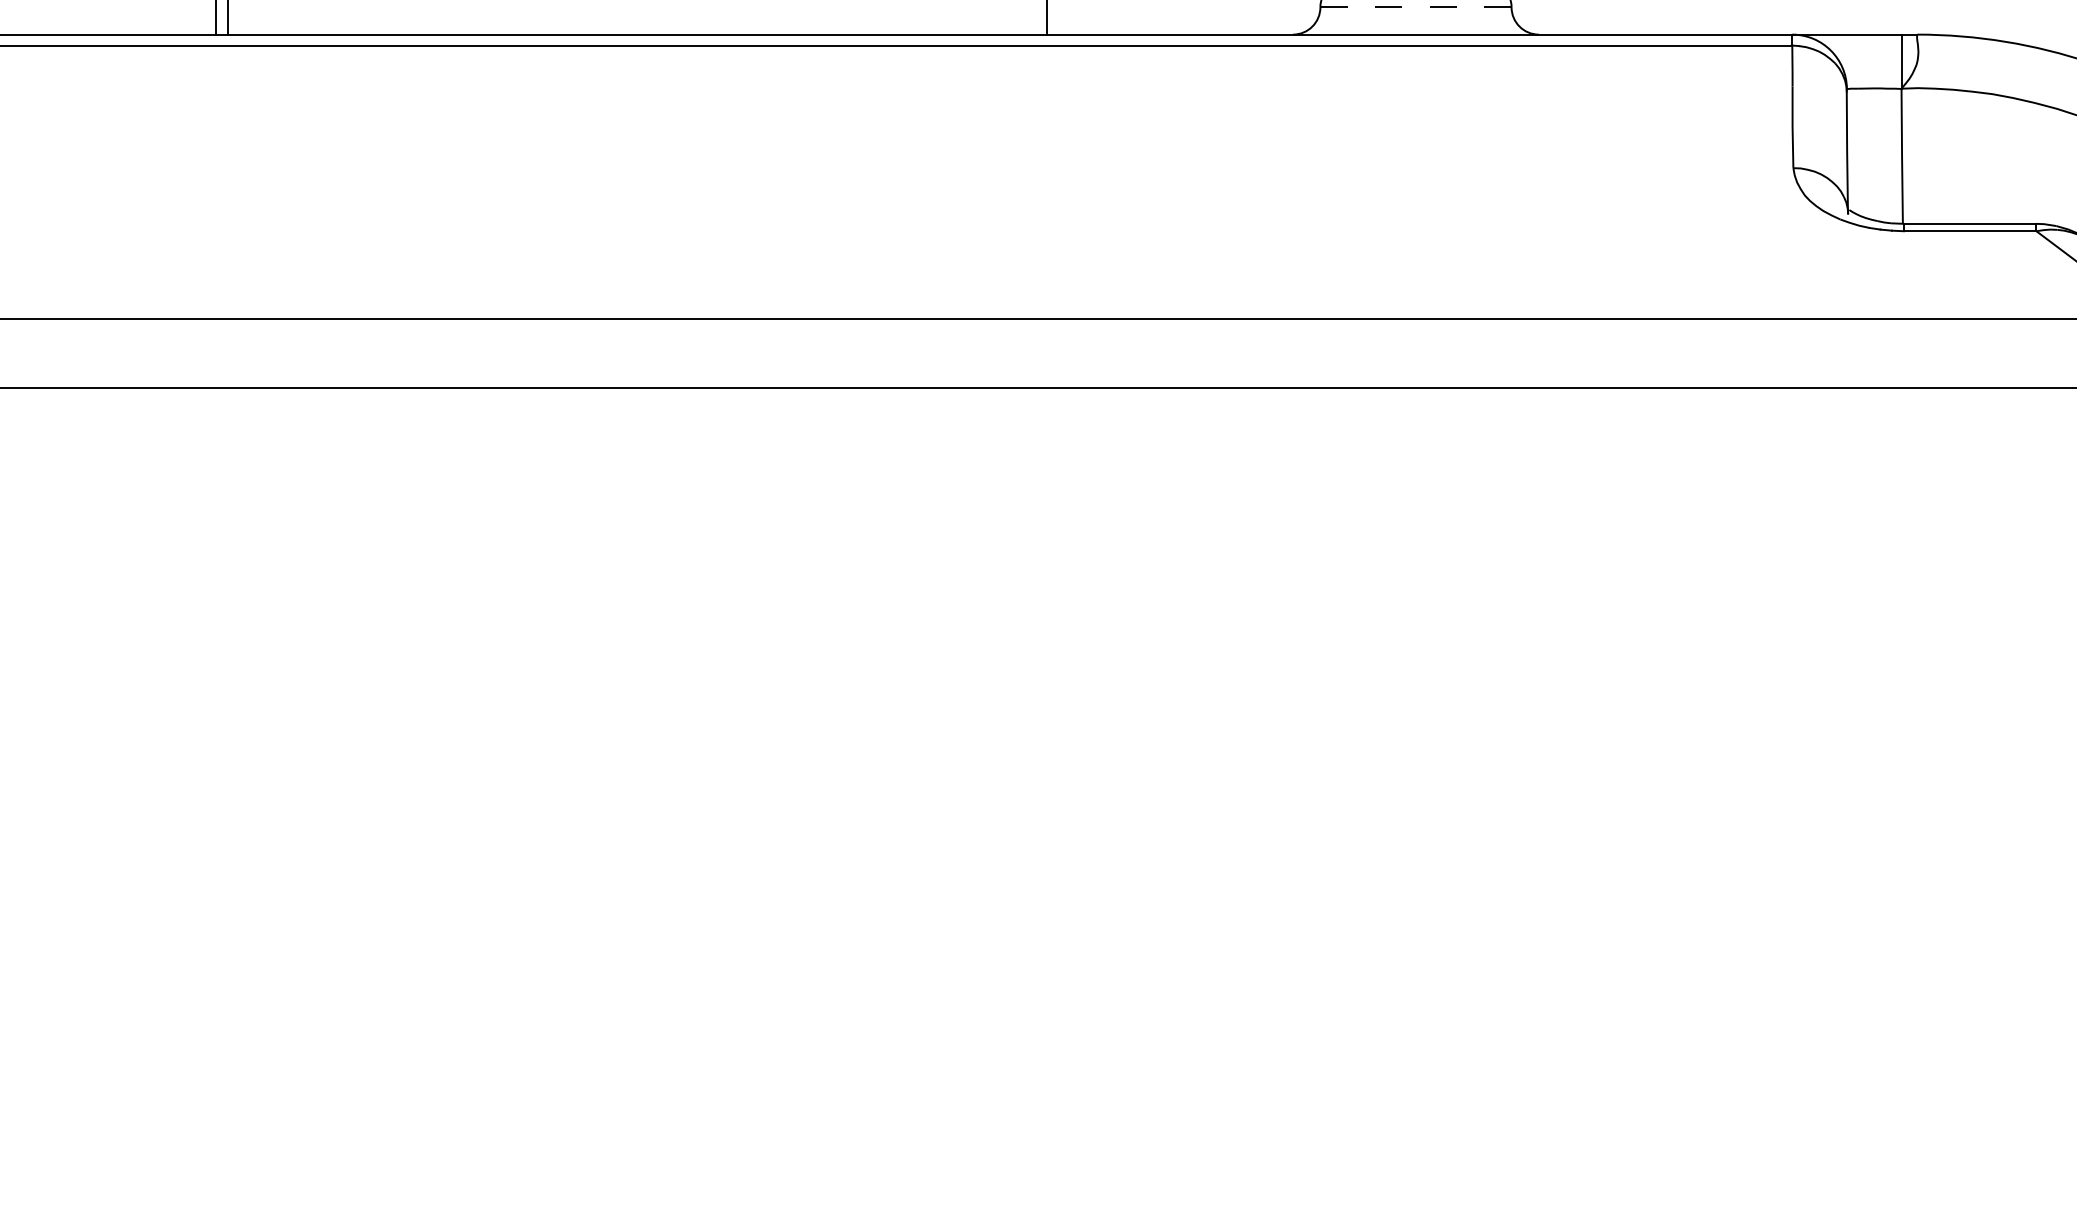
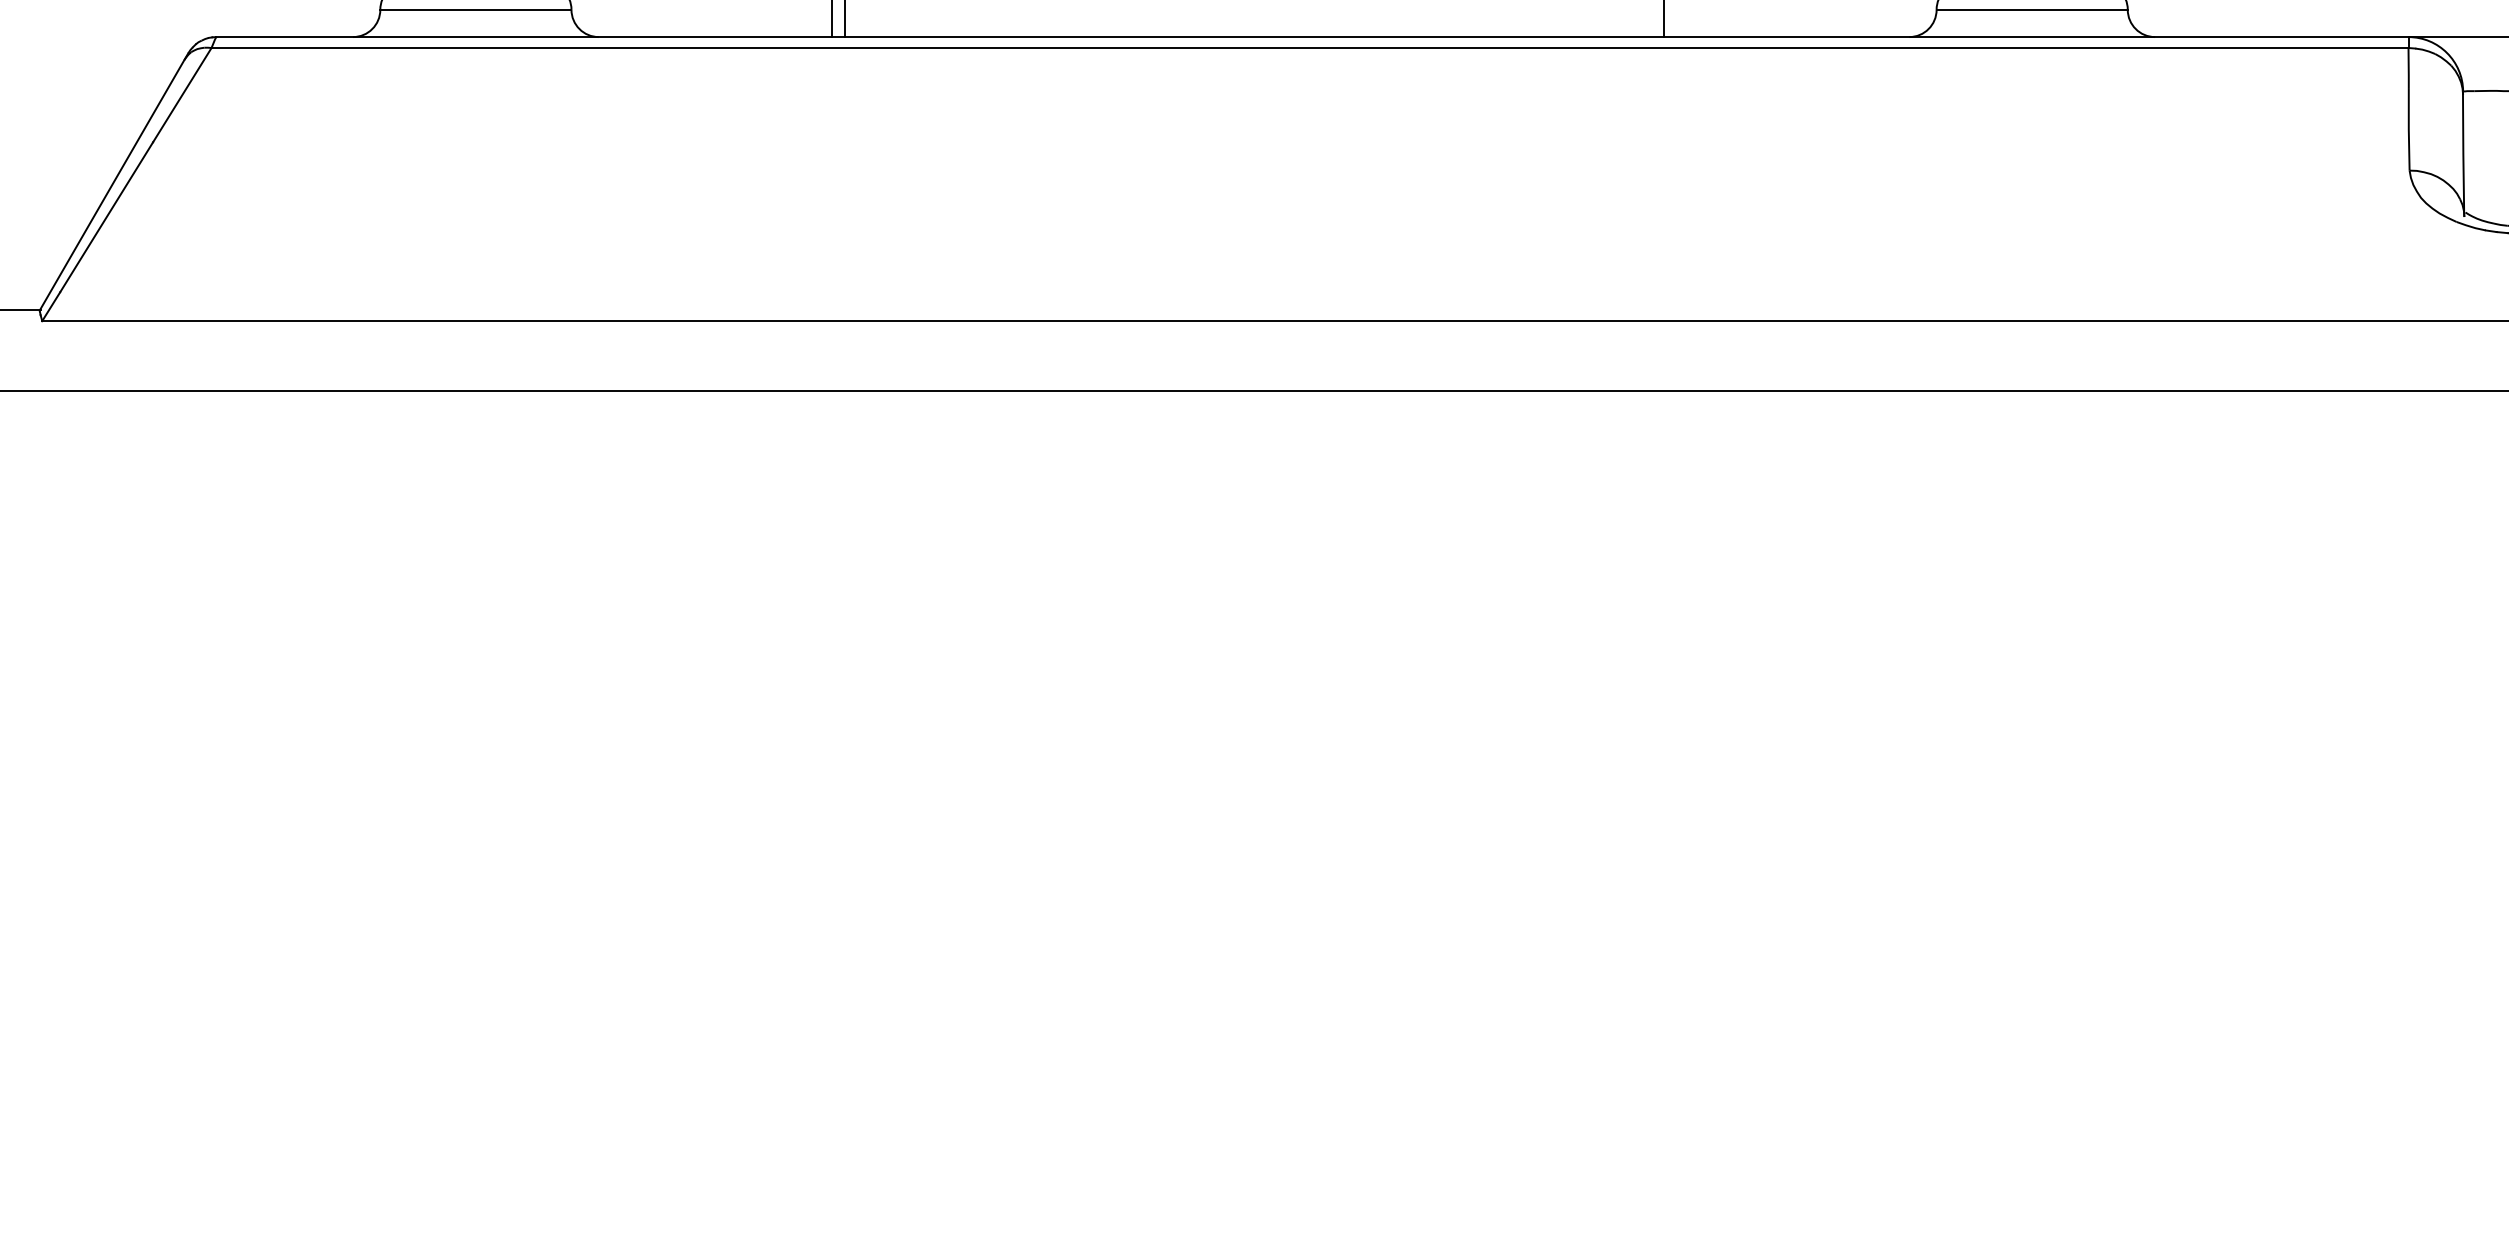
line: (1416, 7) -> (2032, 9), dashed -> solid

